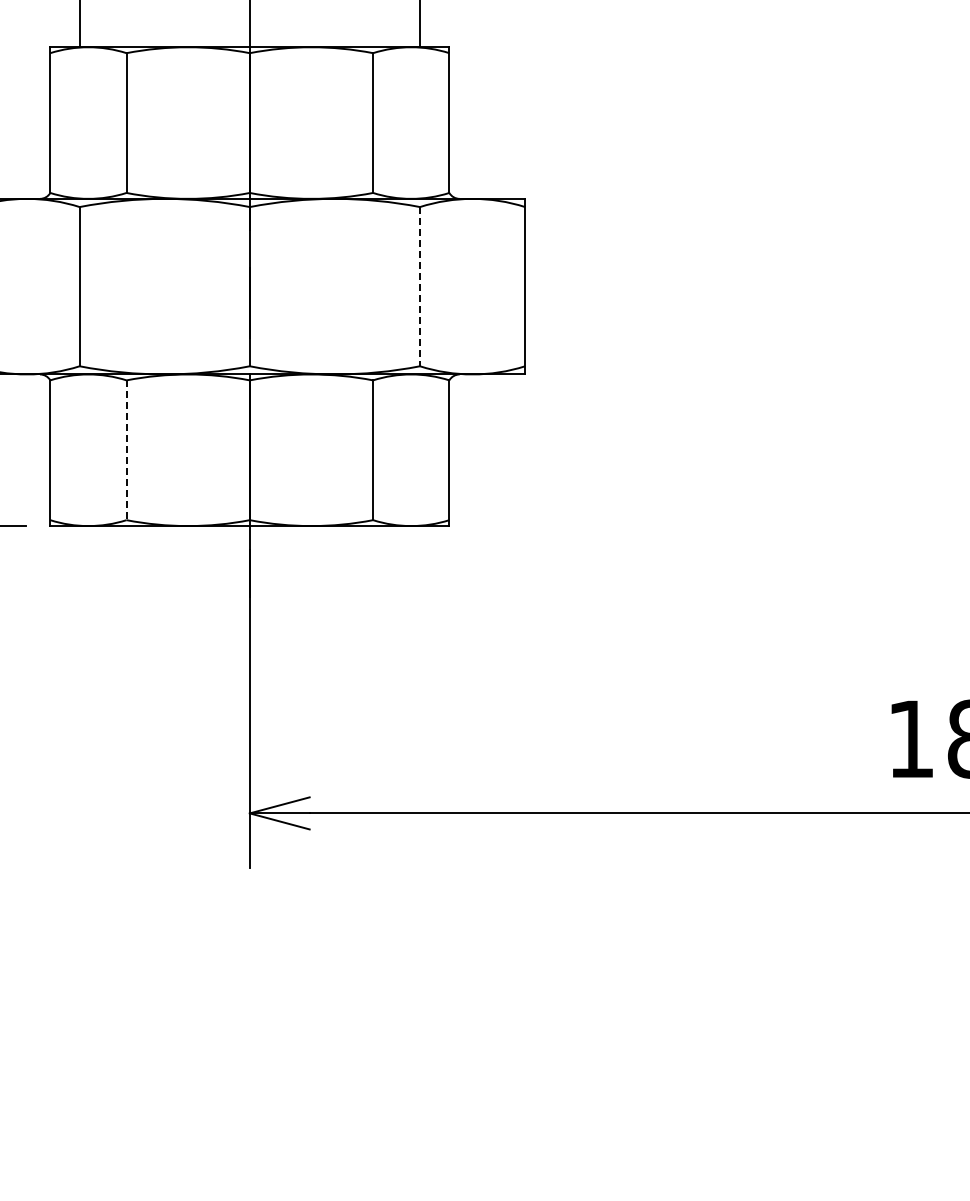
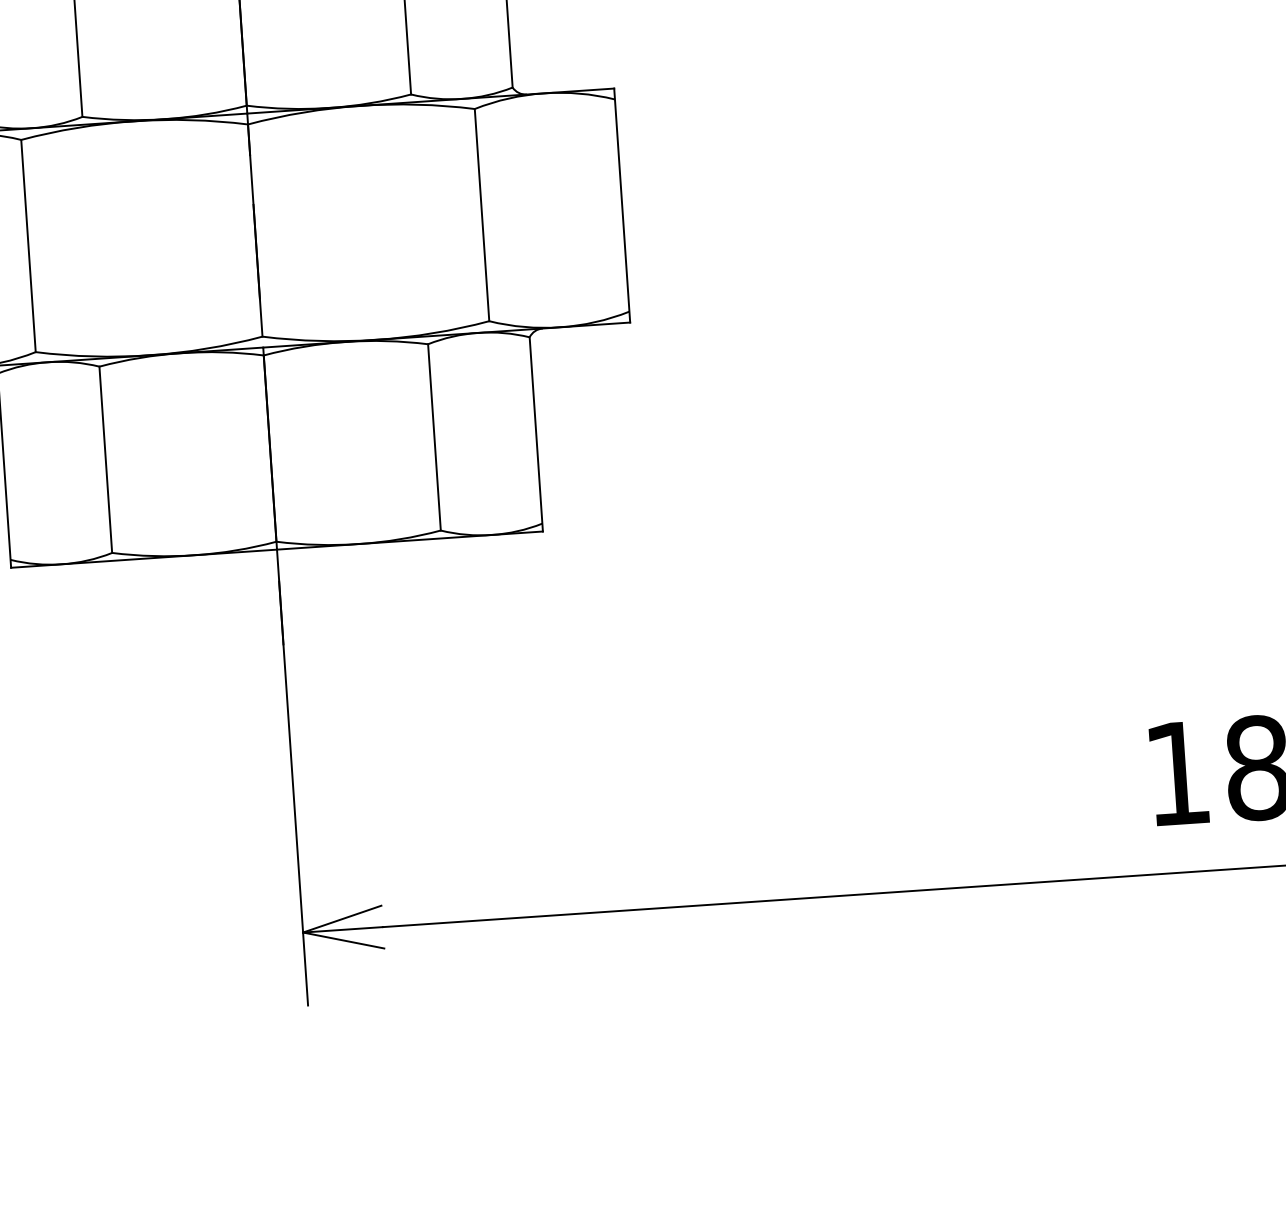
line: (420, 286) -> (482, 214), dashed -> solid
line: (126, 450) -> (105, 460), dashed -> solid

